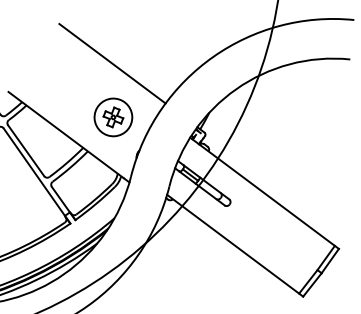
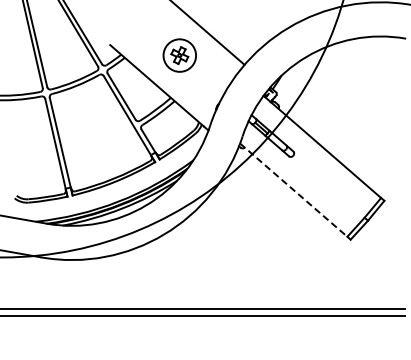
part: (113, 117) -> (179, 55), moved
line: (234, 244) -> (294, 190), solid -> dashed

